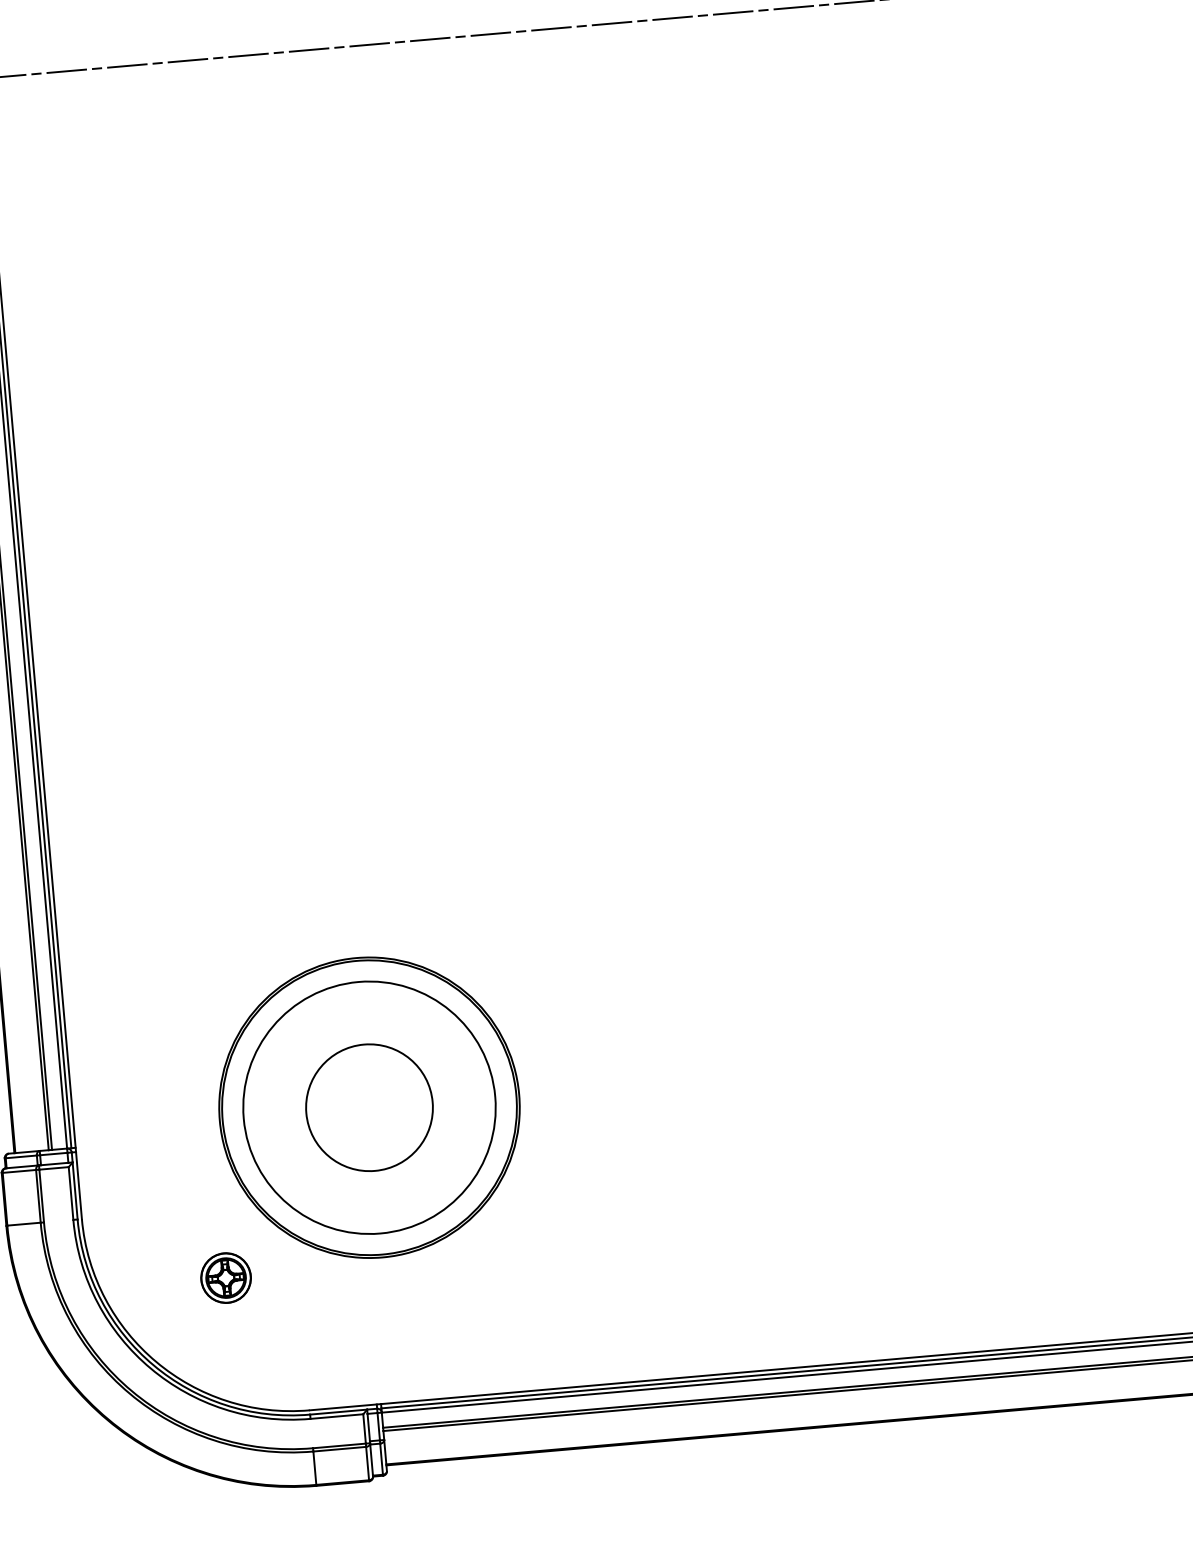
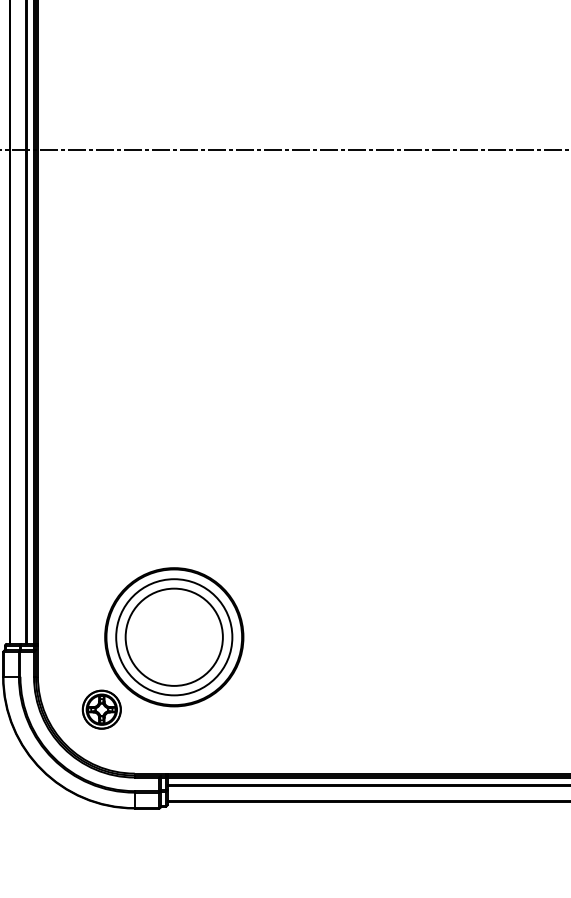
circle: (367, 1106) -> (173, 636), size x1.67
part: (225, 1277) -> (101, 709), size x1.67

